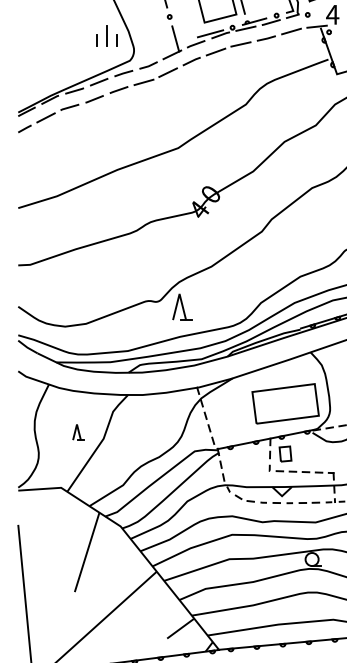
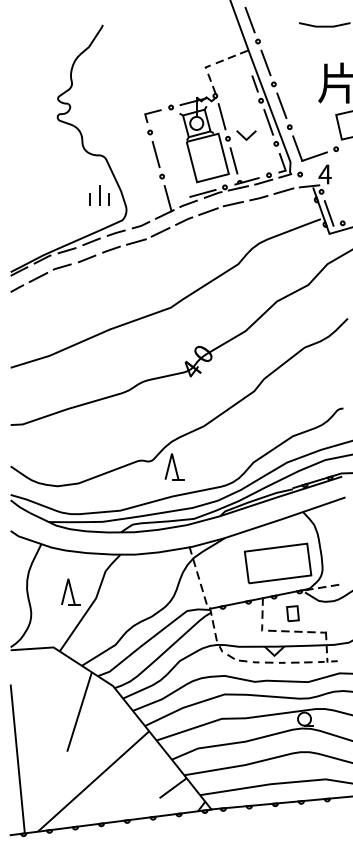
line: (336, 53) -> (328, 213), added
part: (78, 431) -> (70, 591), size x1.67
part: (285, 453) -> (292, 613), moved

